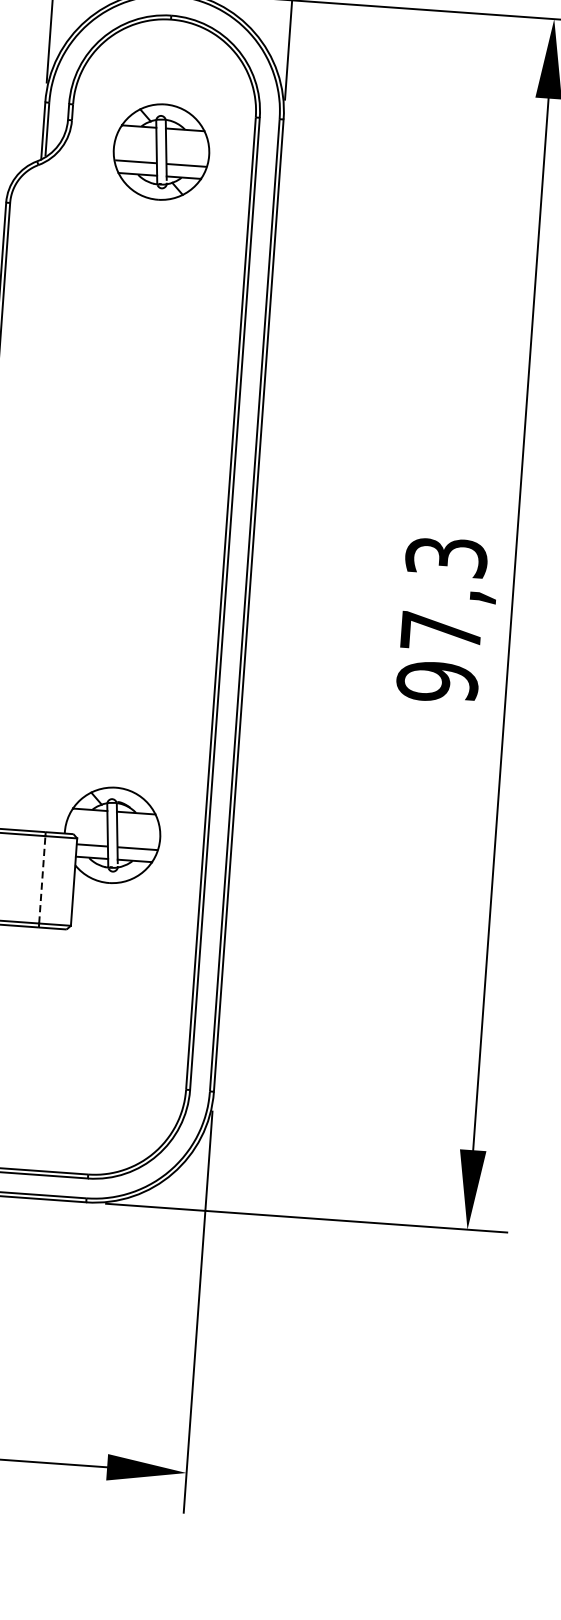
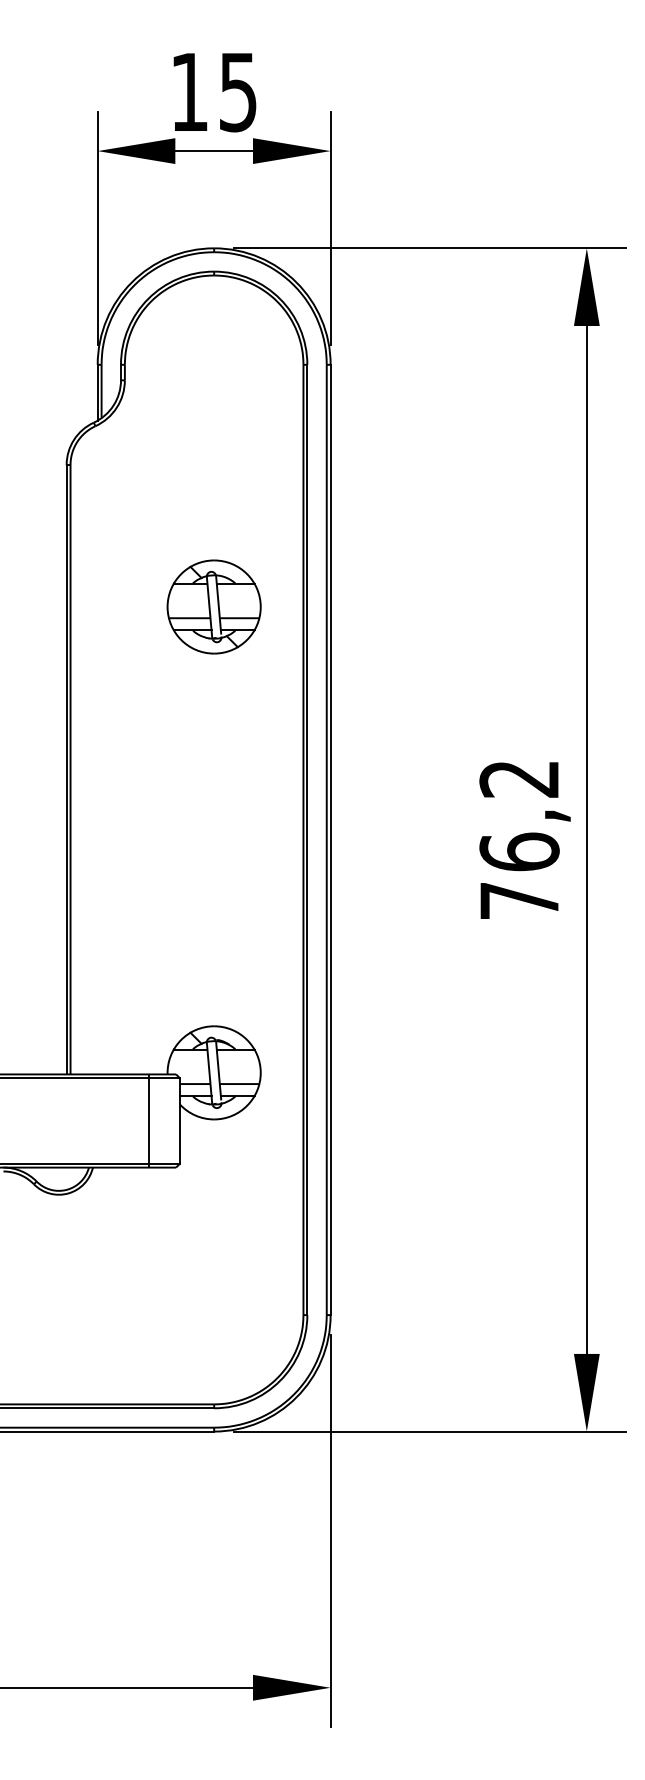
part: (160, 151) -> (213, 606), moved
text: (441, 620) -> (519, 840), 97,3 -> 76,2
line: (41, 880) -> (148, 1121), dashed -> solid

